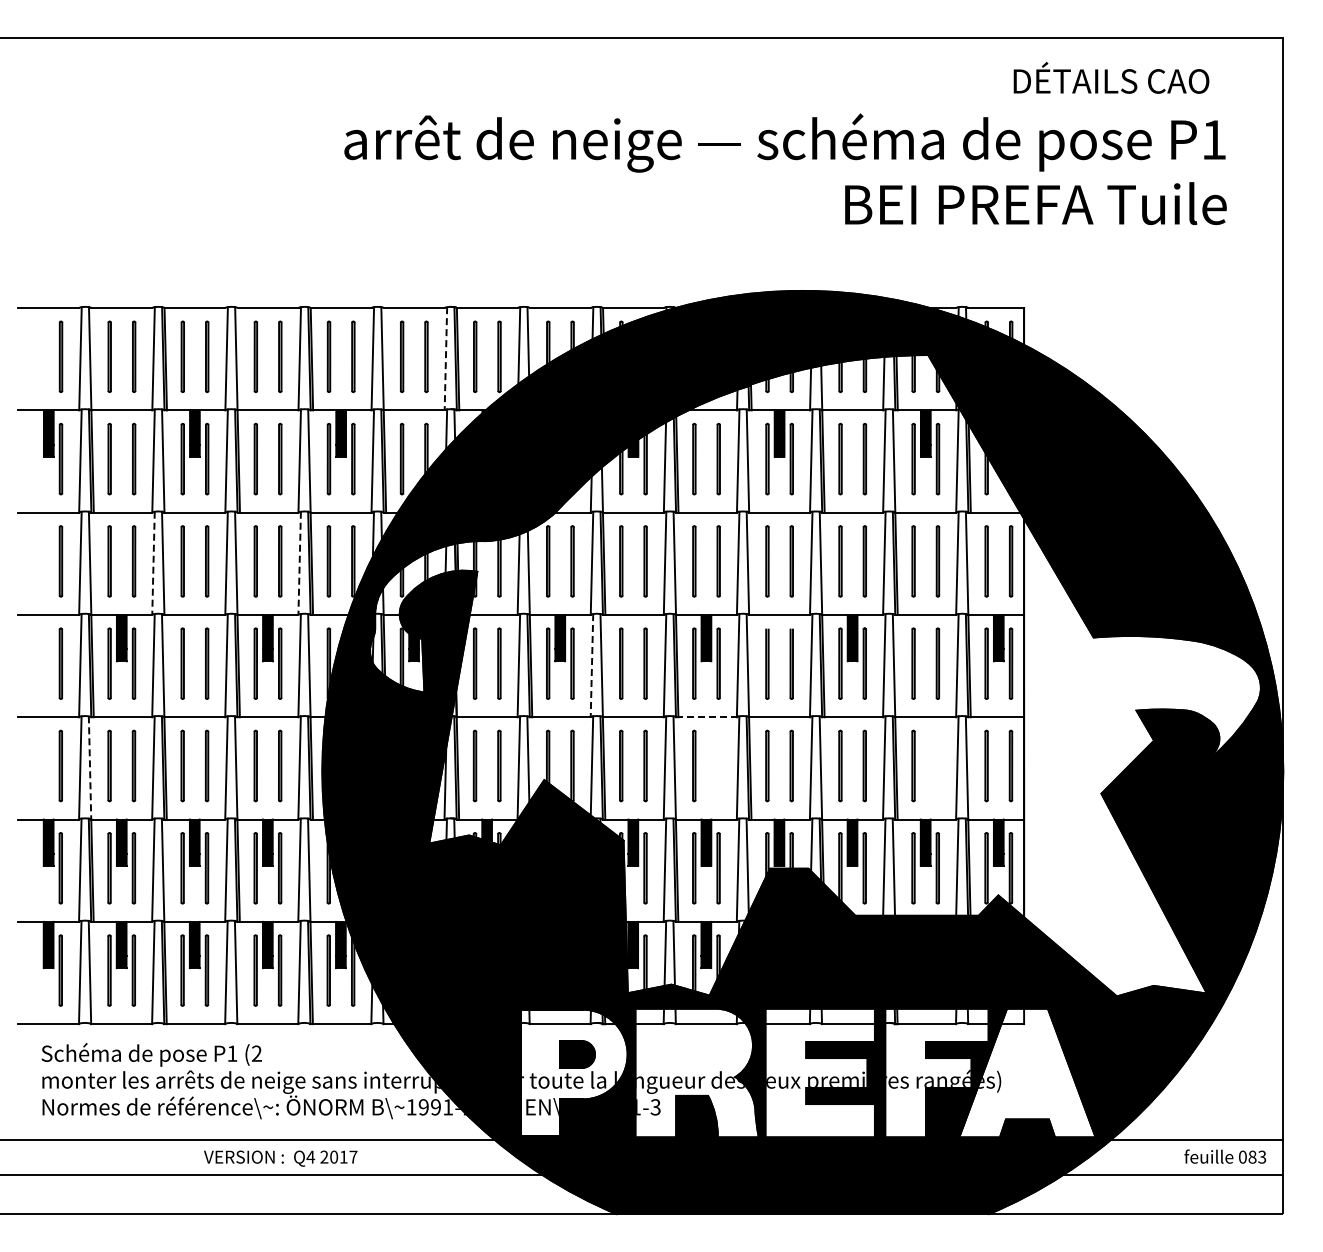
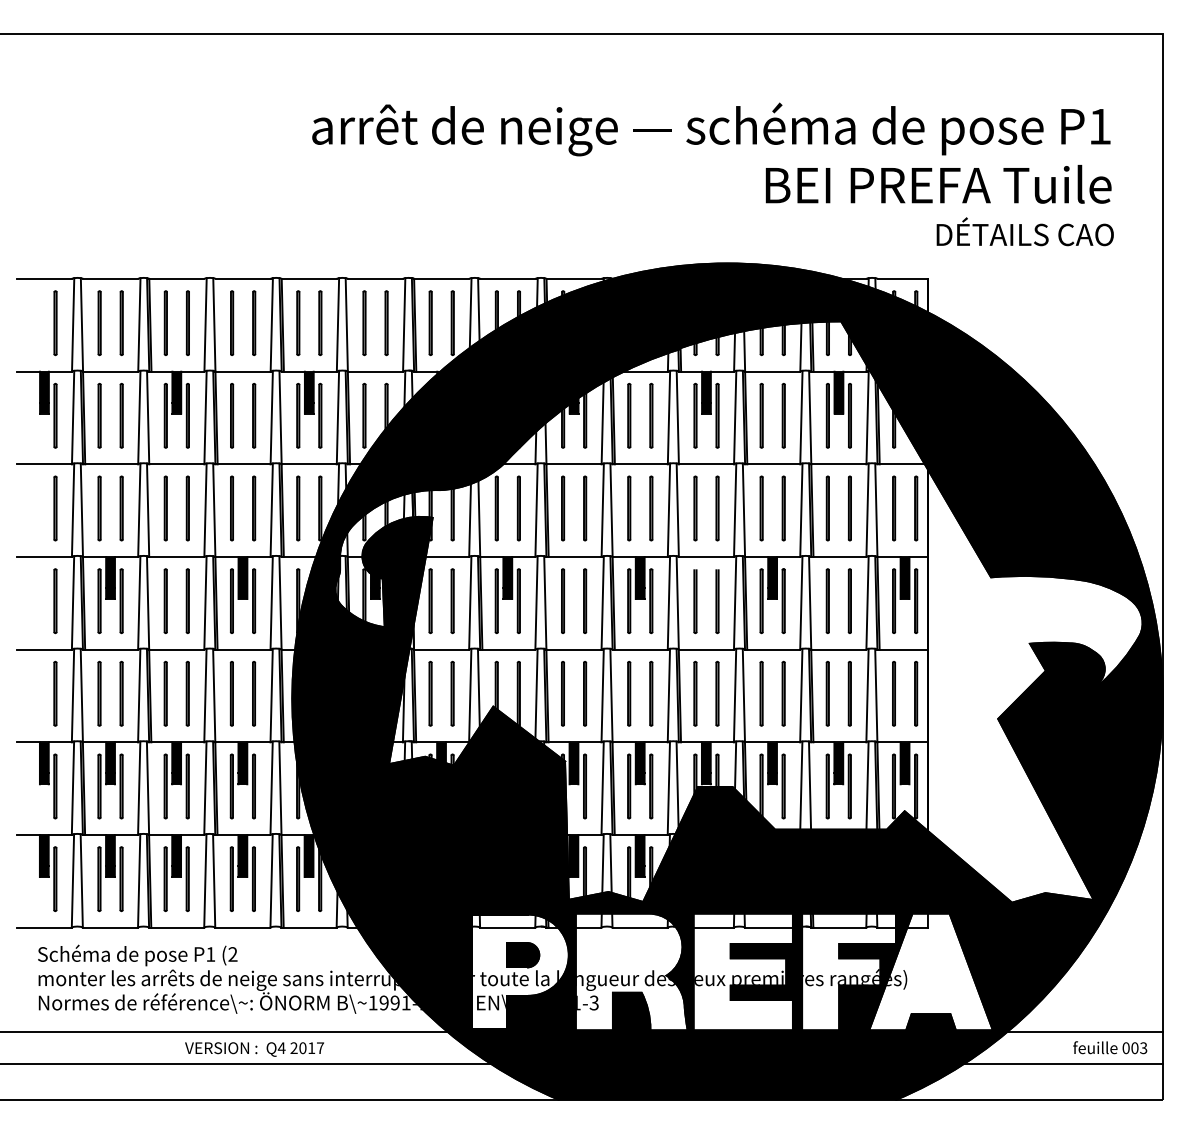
text: (1111, 77) -> (1025, 231), moved
line: (445, 358) -> (403, 324), dashed -> solid
line: (153, 563) -> (139, 510), dashed -> solid
line: (299, 563) -> (271, 510), dashed -> solid
line: (591, 665) -> (536, 602), dashed -> solid
line: (706, 717) -> (640, 649), dashed -> solid
line: (718, 765) -> (651, 693), added
line: (937, 765) -> (849, 693), added
line: (90, 767) -> (82, 695), dashed -> solid
text: (1252, 1157) -> (1134, 1048), 083 -> 003

